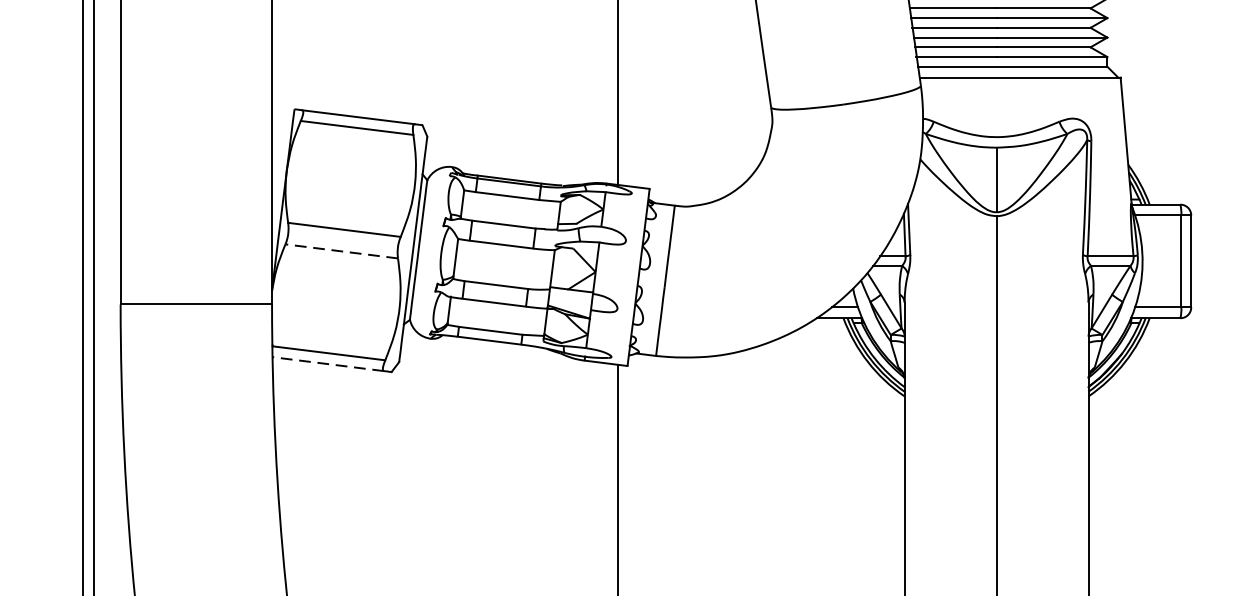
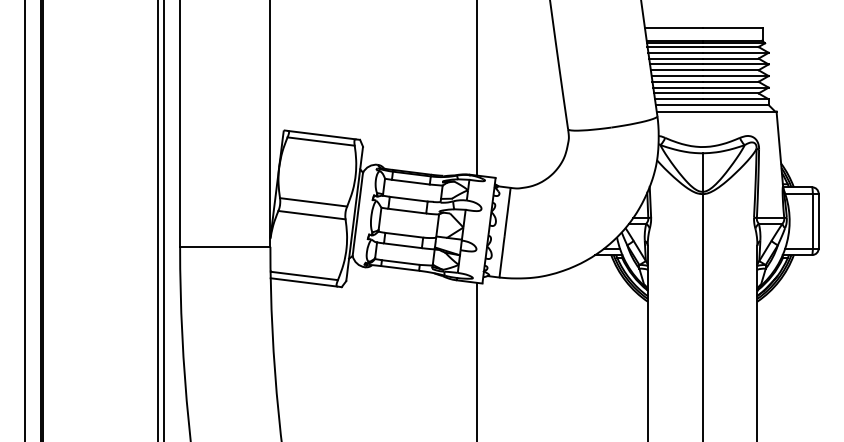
line: (340, 251) -> (311, 215), dashed -> solid
line: (327, 364) -> (303, 282), dashed -> solid

